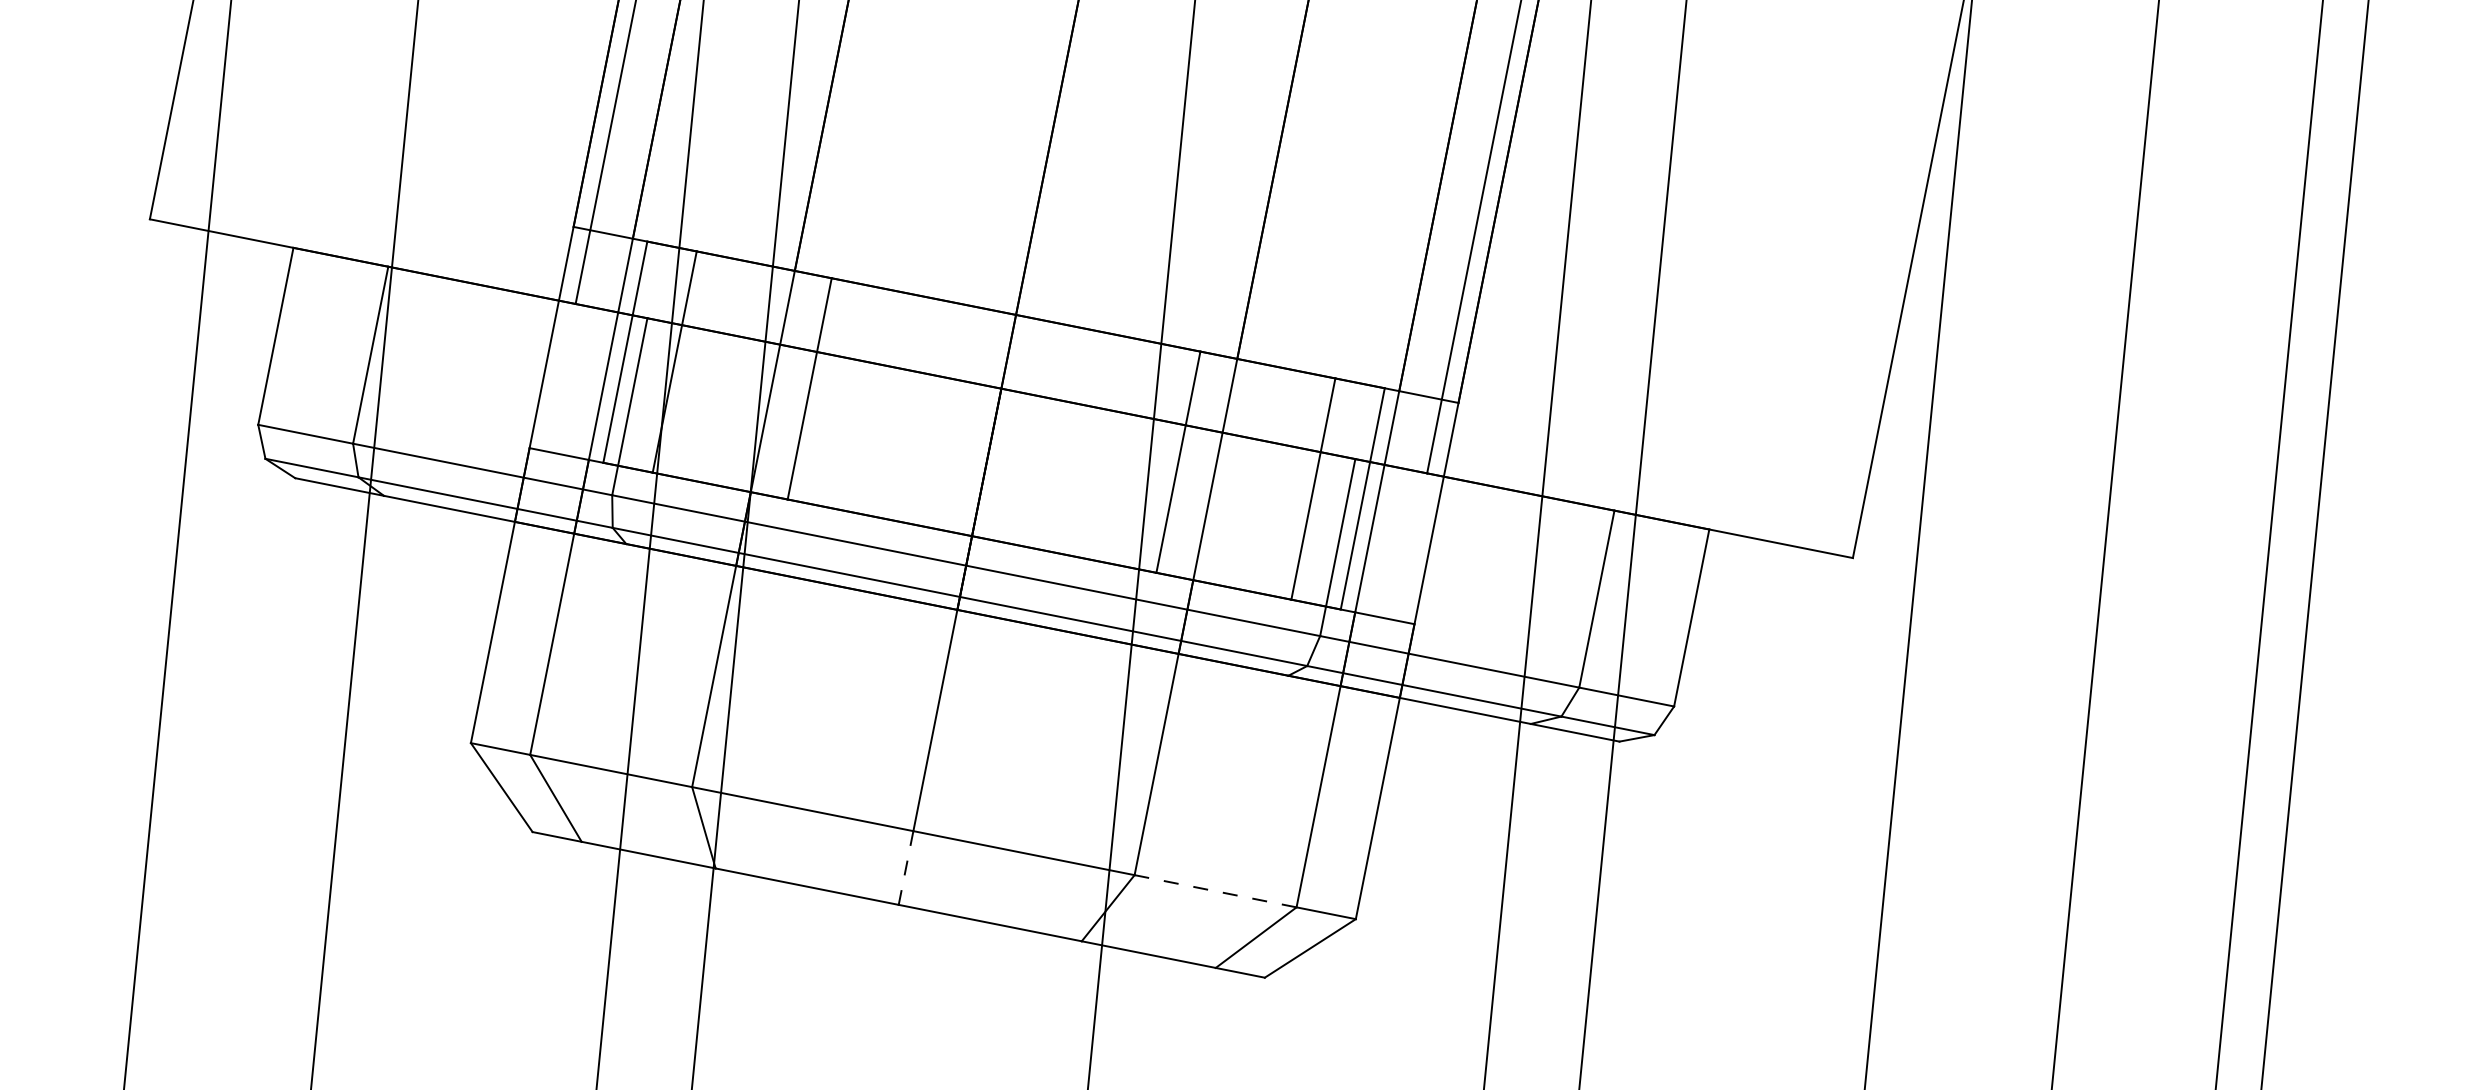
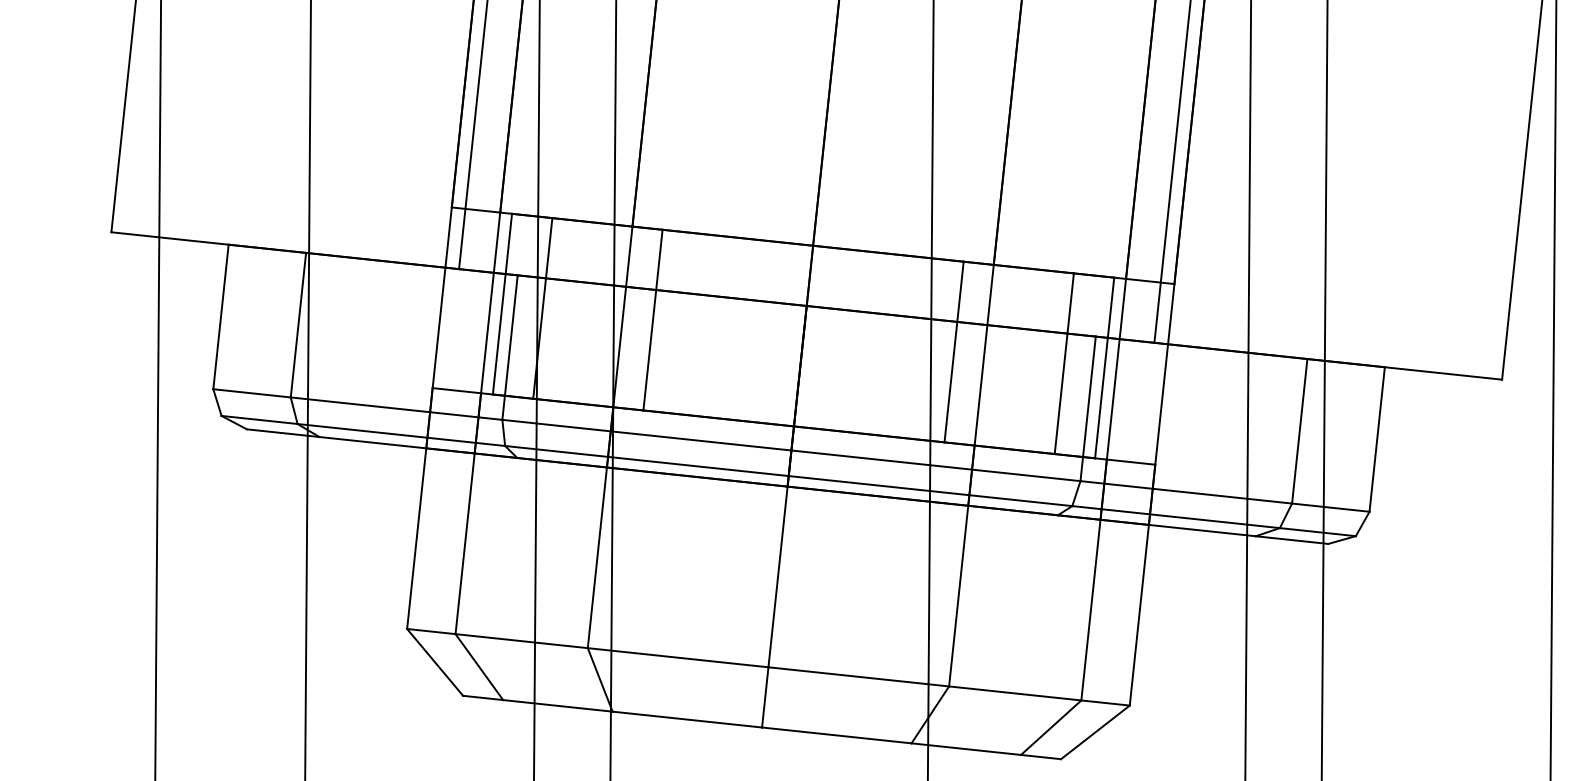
line: (906, 868) -> (765, 697), dashed -> solid
line: (1215, 891) -> (1015, 693), dashed -> solid

